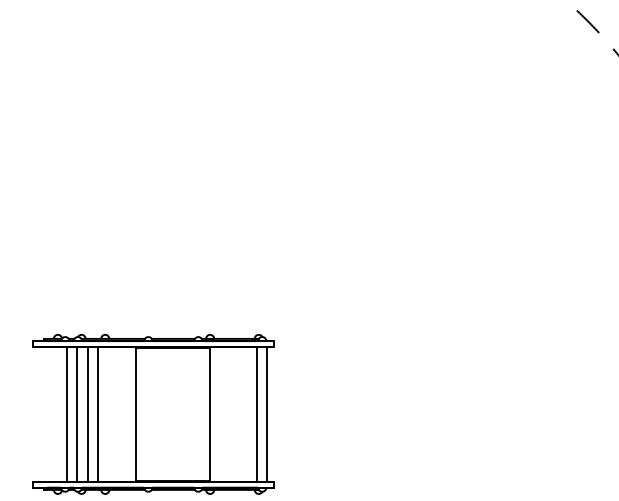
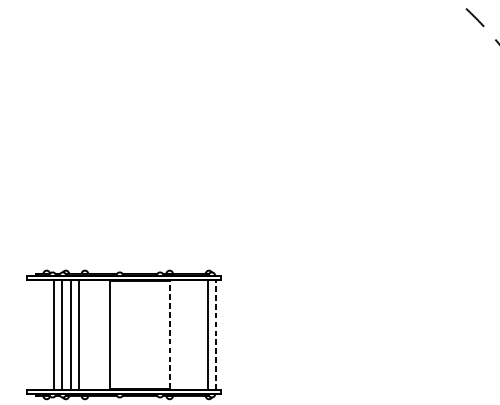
line: (210, 414) -> (169, 335), solid -> dashed
line: (267, 414) -> (216, 335), solid -> dashed

